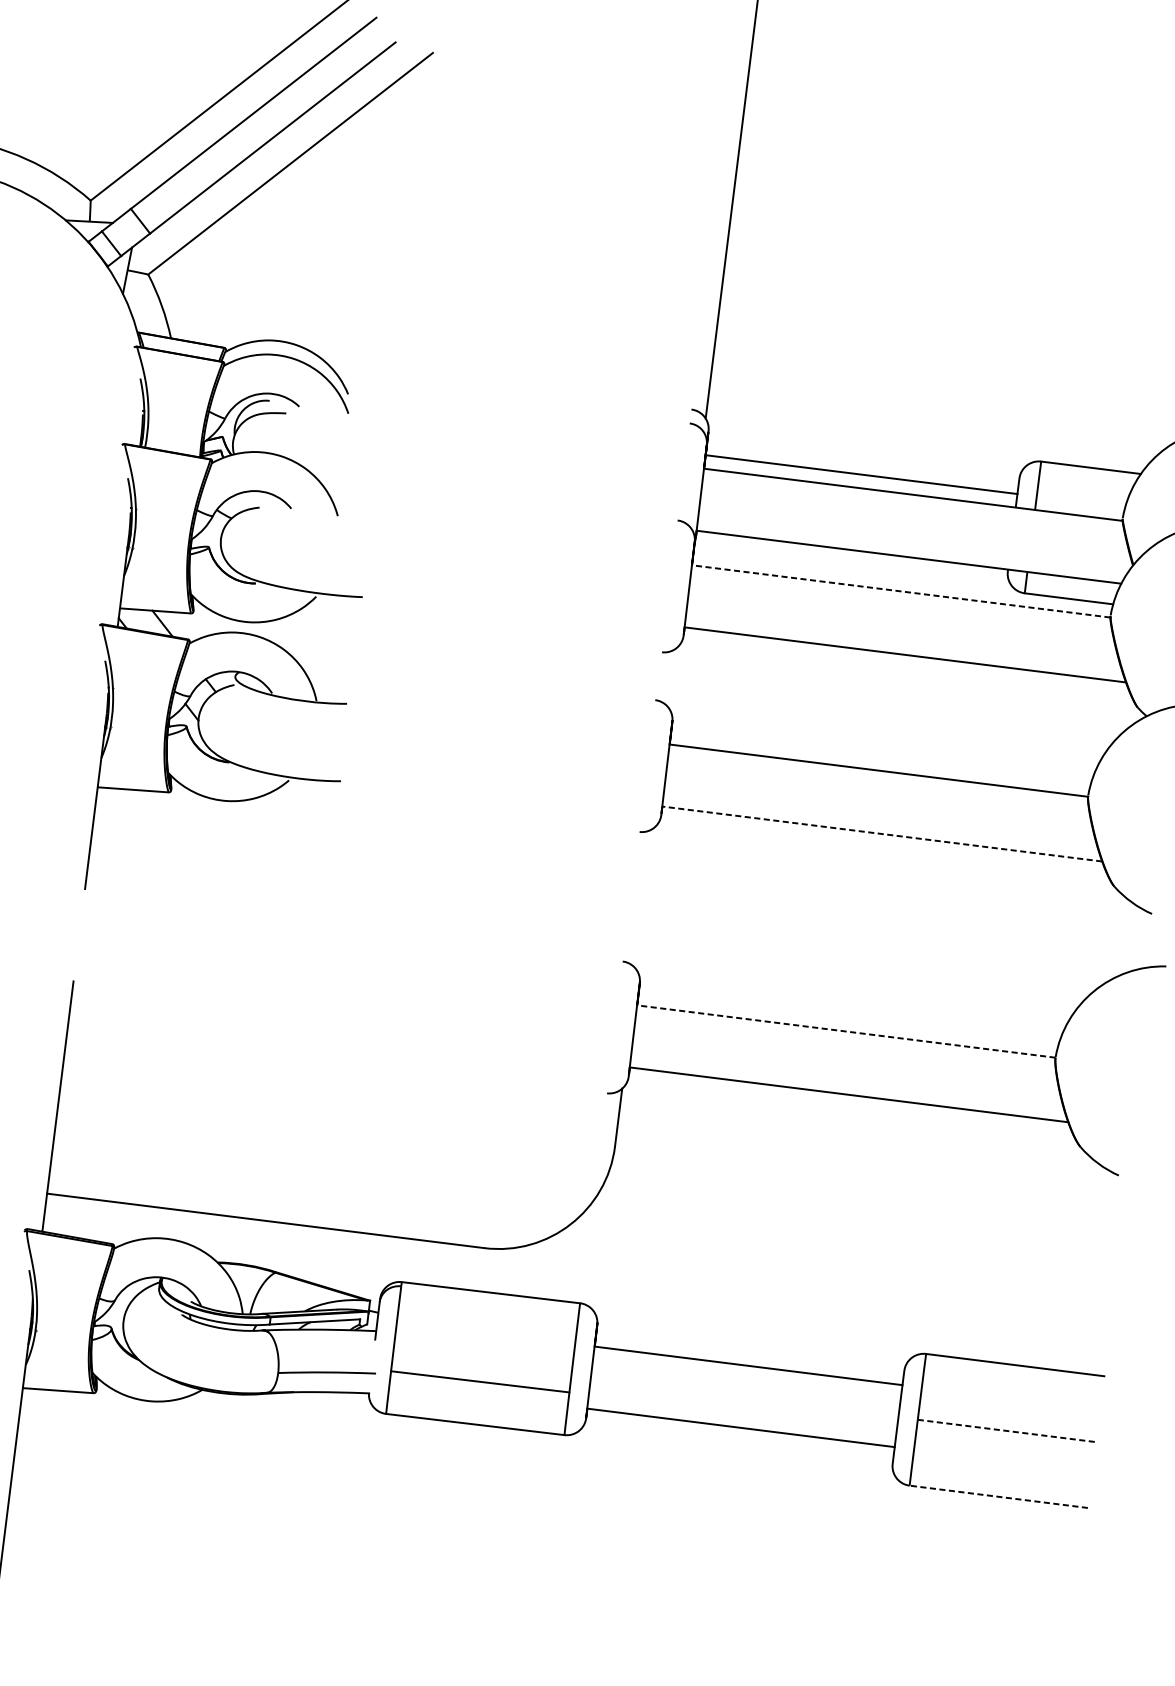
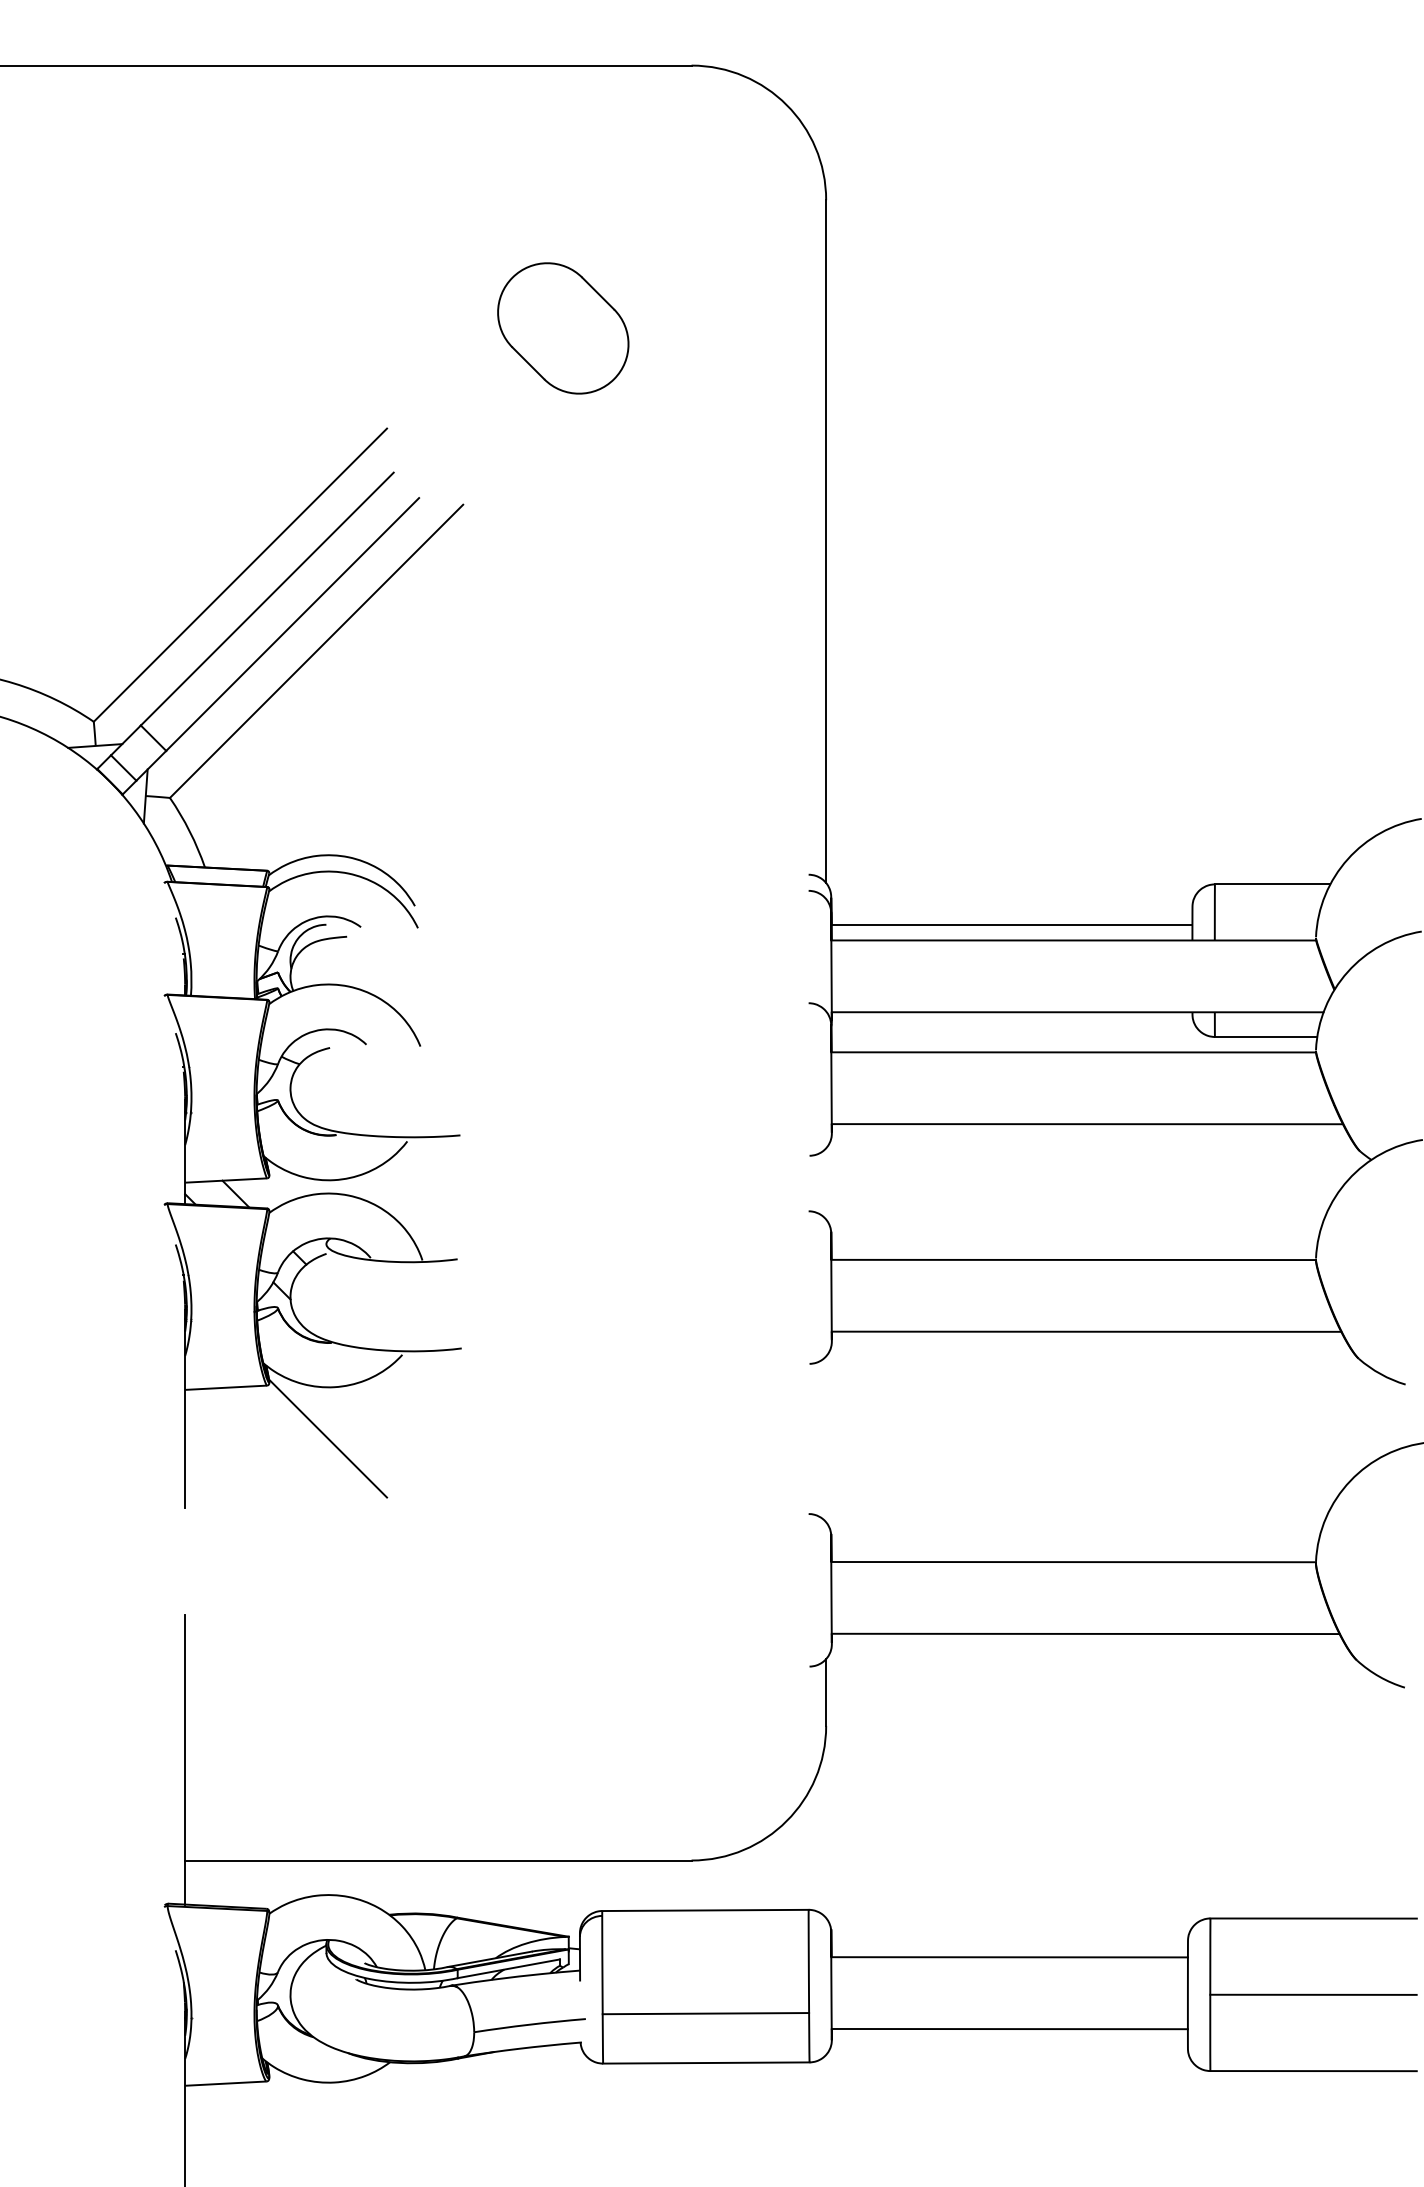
line: (901, 591) -> (1073, 1052), dashed -> solid
line: (882, 833) -> (1086, 1331), dashed -> solid
line: (216, 844) -> (328, 1438), added
line: (846, 1031) -> (1073, 1562), dashed -> solid
line: (1006, 1430) -> (1313, 1994), dashed -> solid
line: (998, 1497) -> (1313, 2071), dashed -> solid

